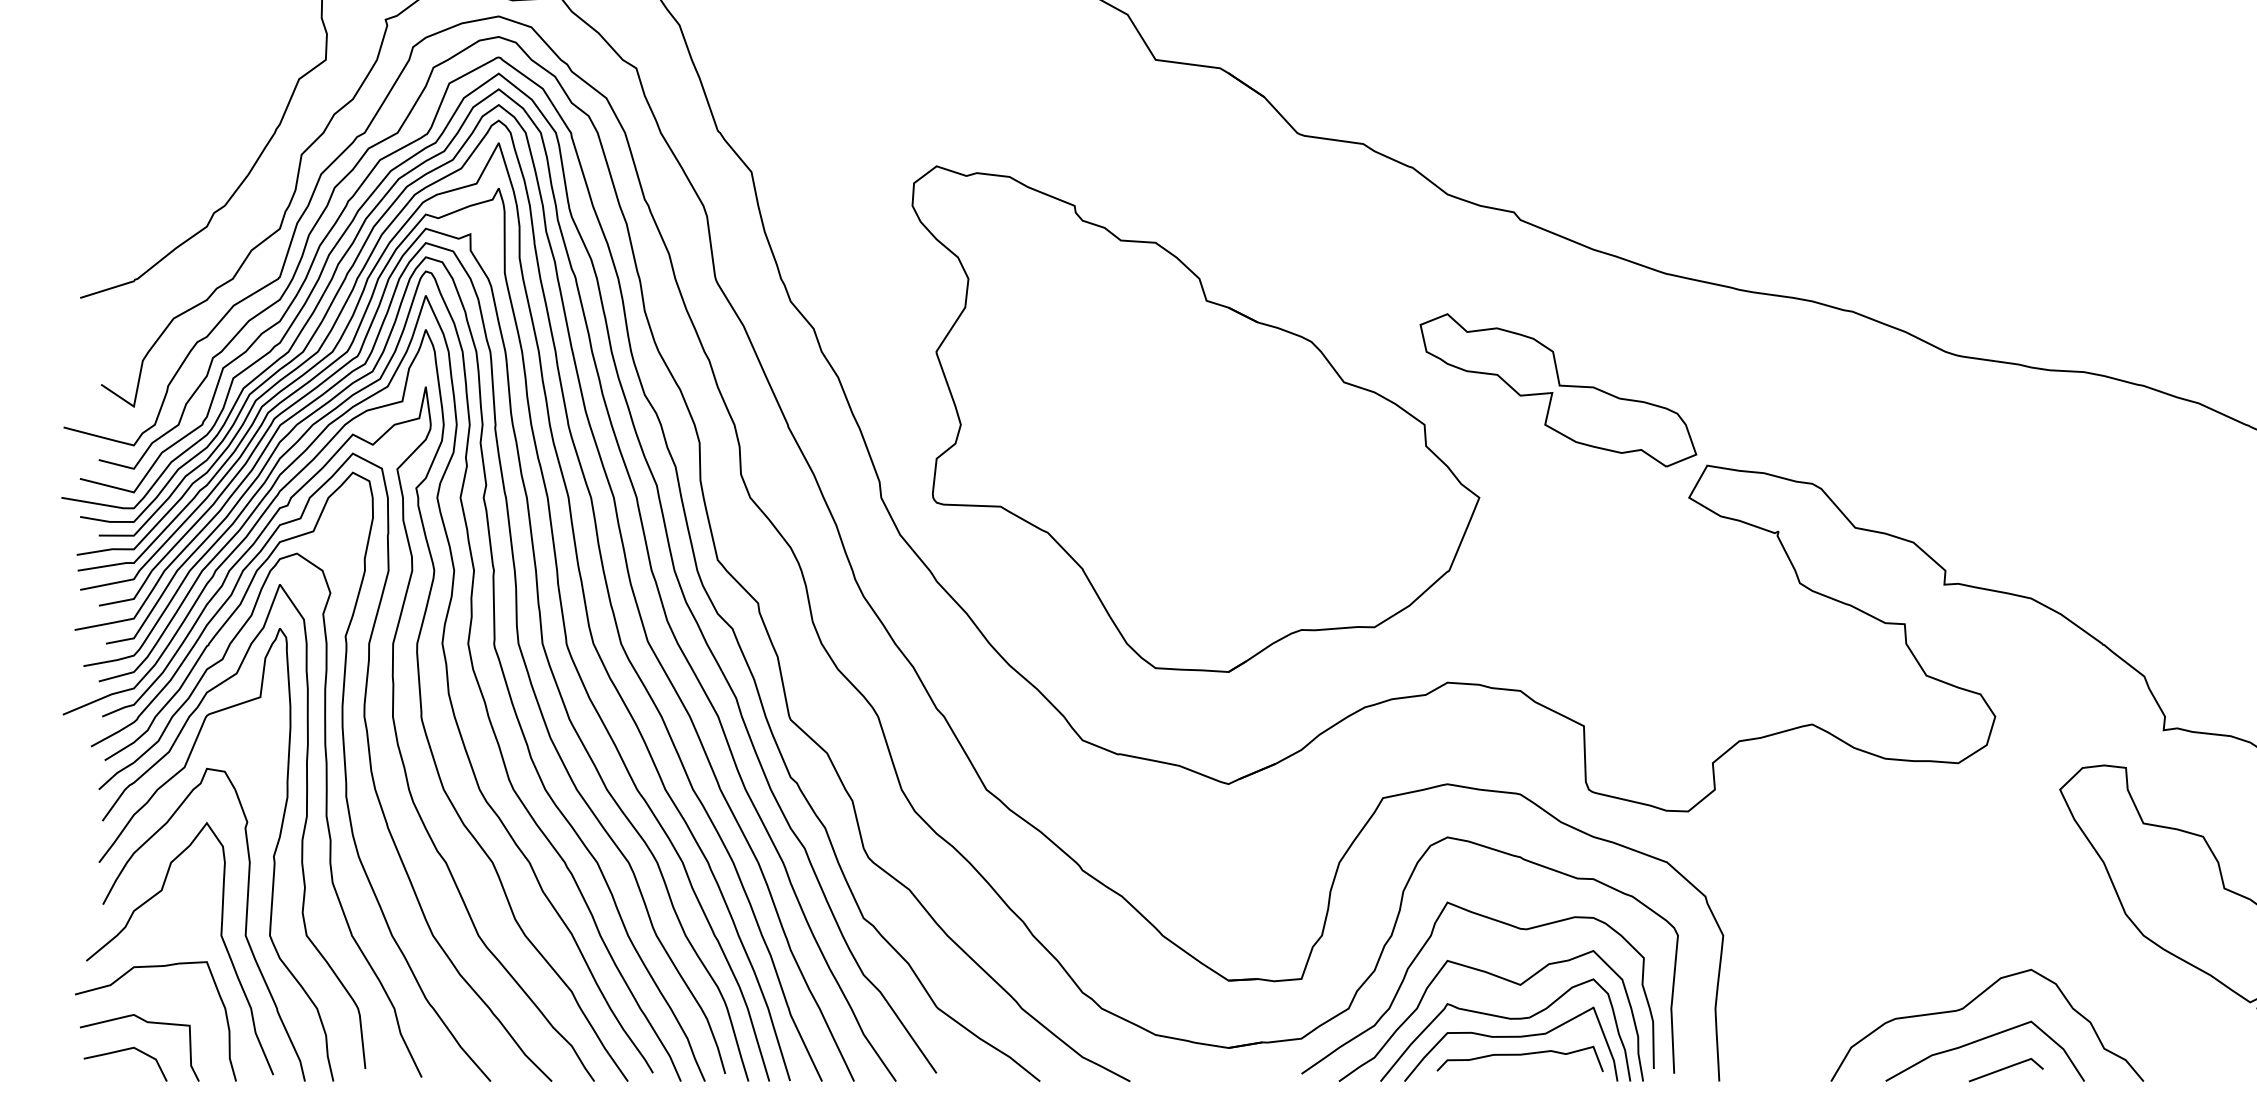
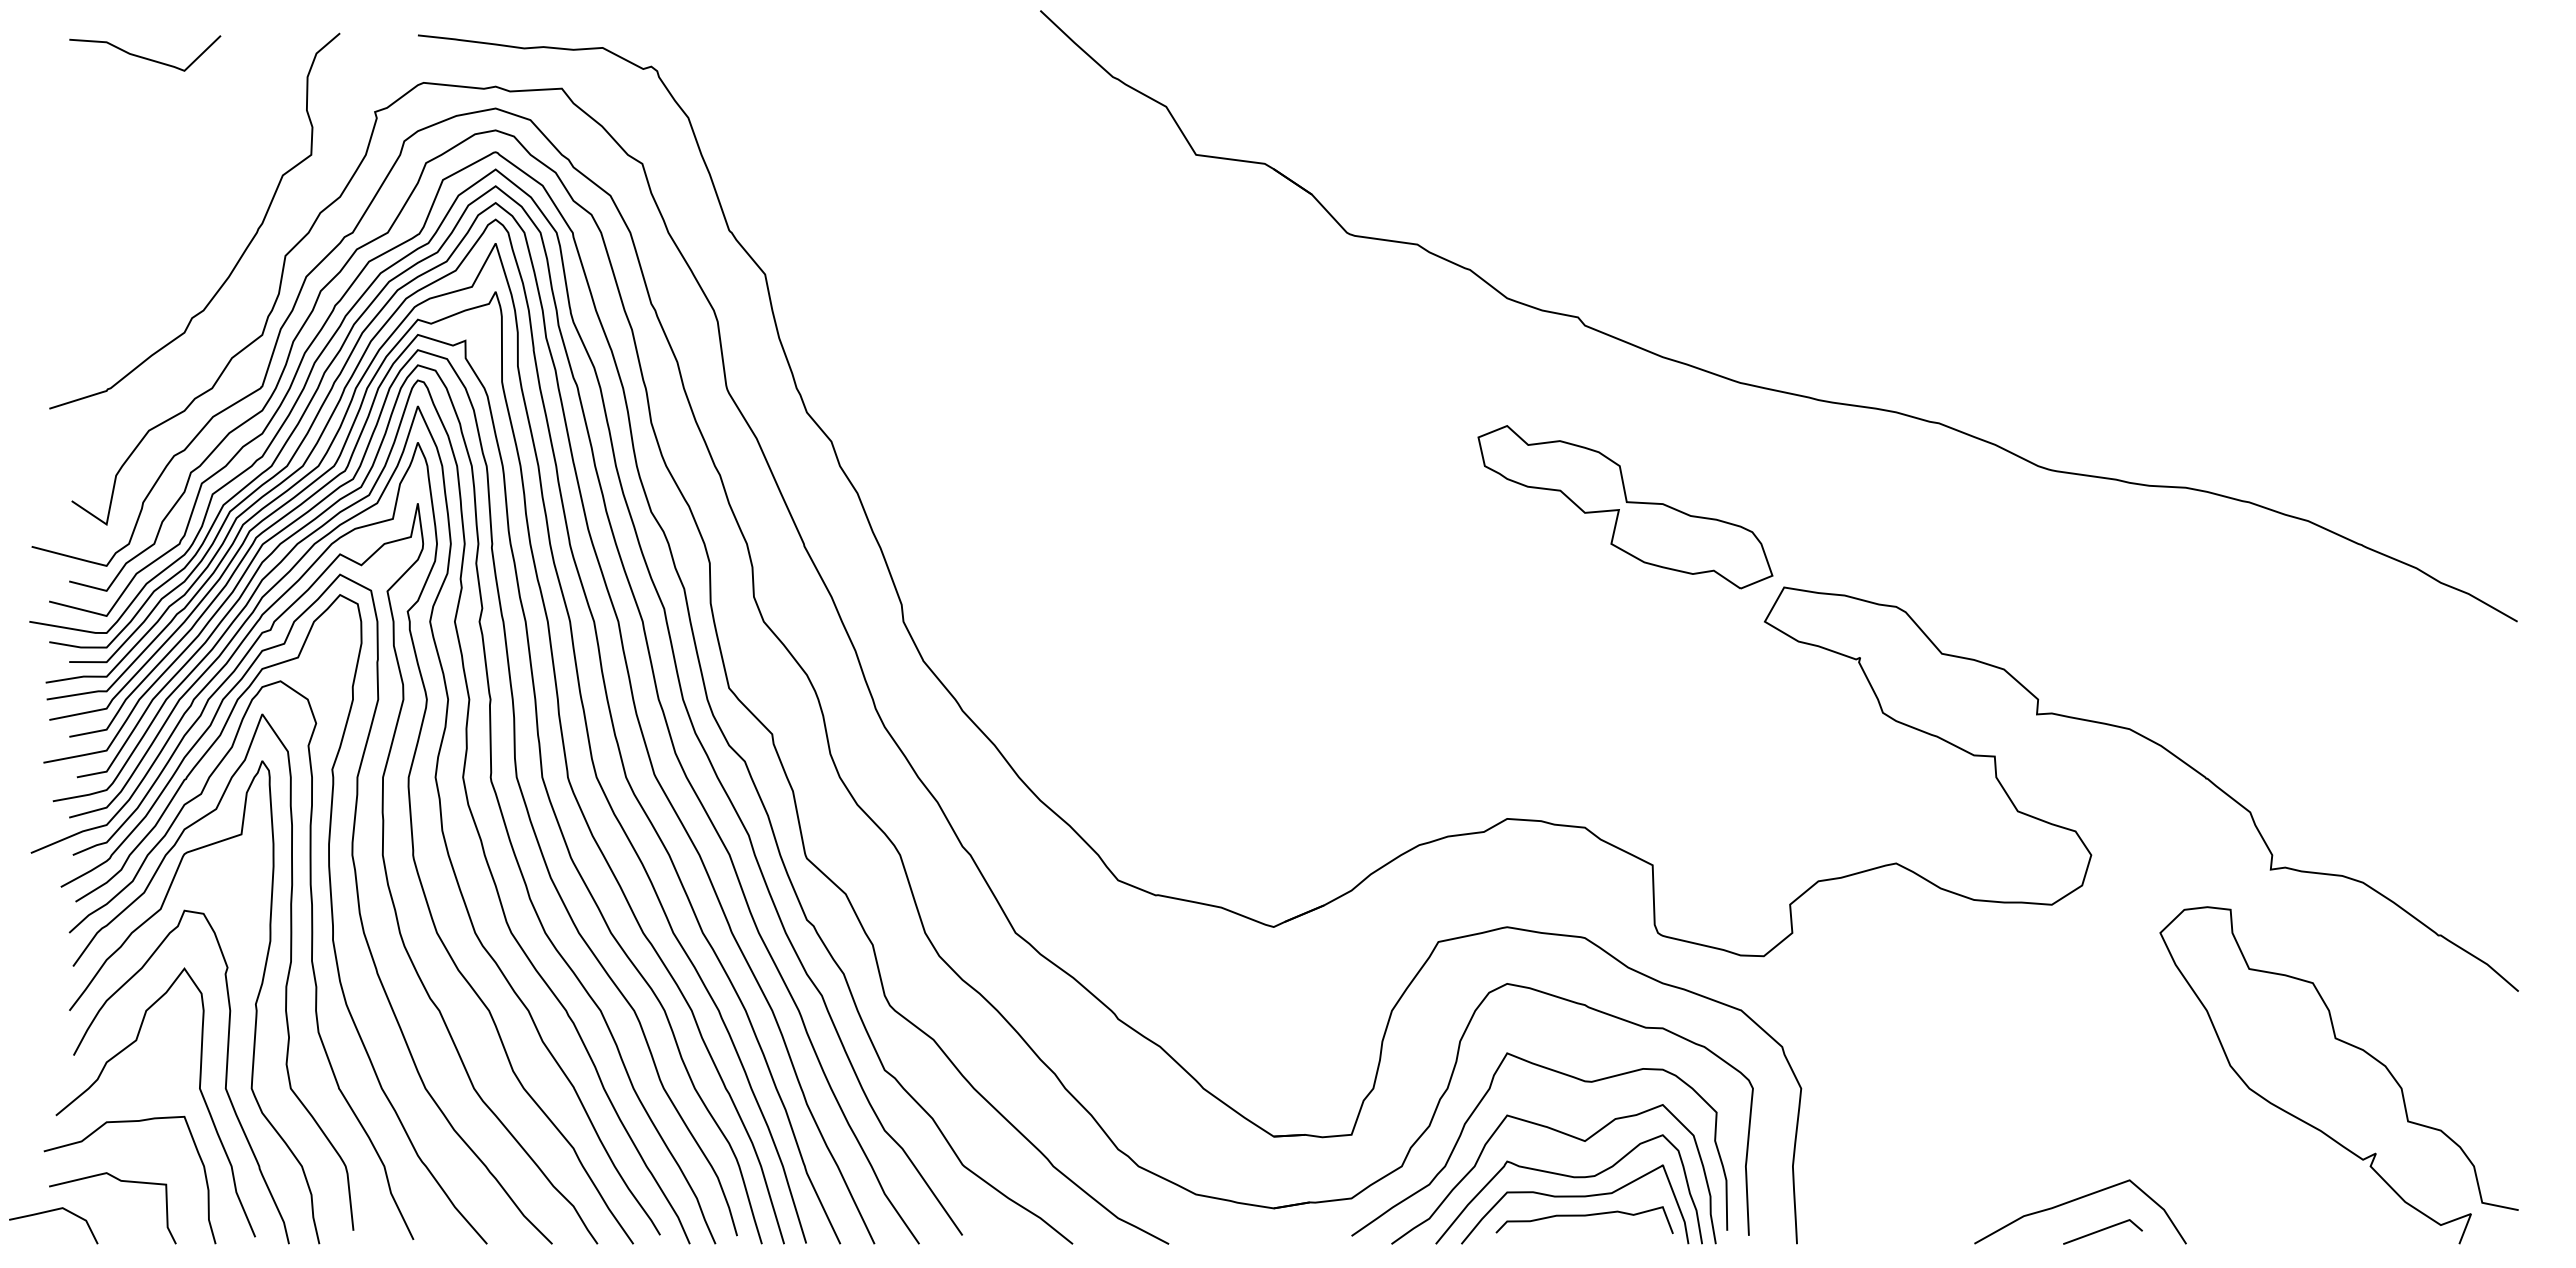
part: (1195, 418) -> (1238, 537), removed
curve: (1969, 1004) -> (2063, 1162), removed
line: (120, 1051) -> (48, 1212), moved

